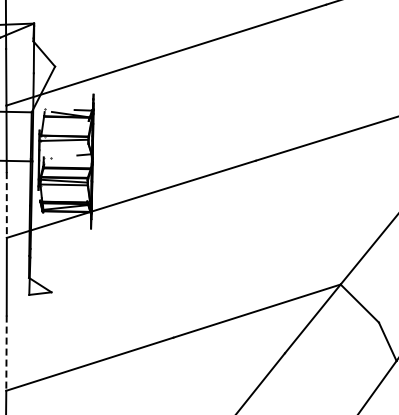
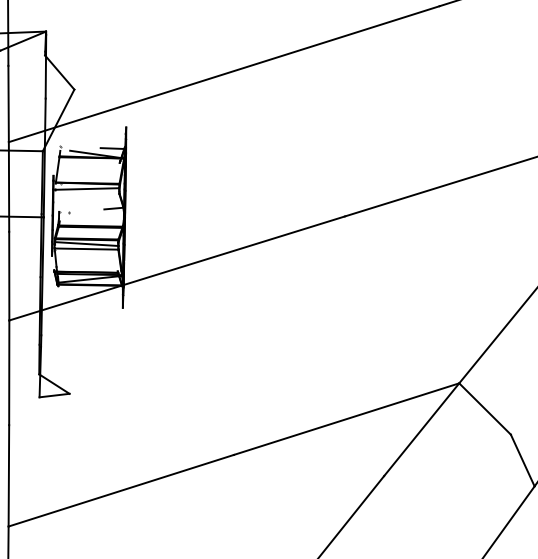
line: (6, 205) -> (8, 276), dashed -> solid
line: (6, 353) -> (8, 476), dashed -> solid

